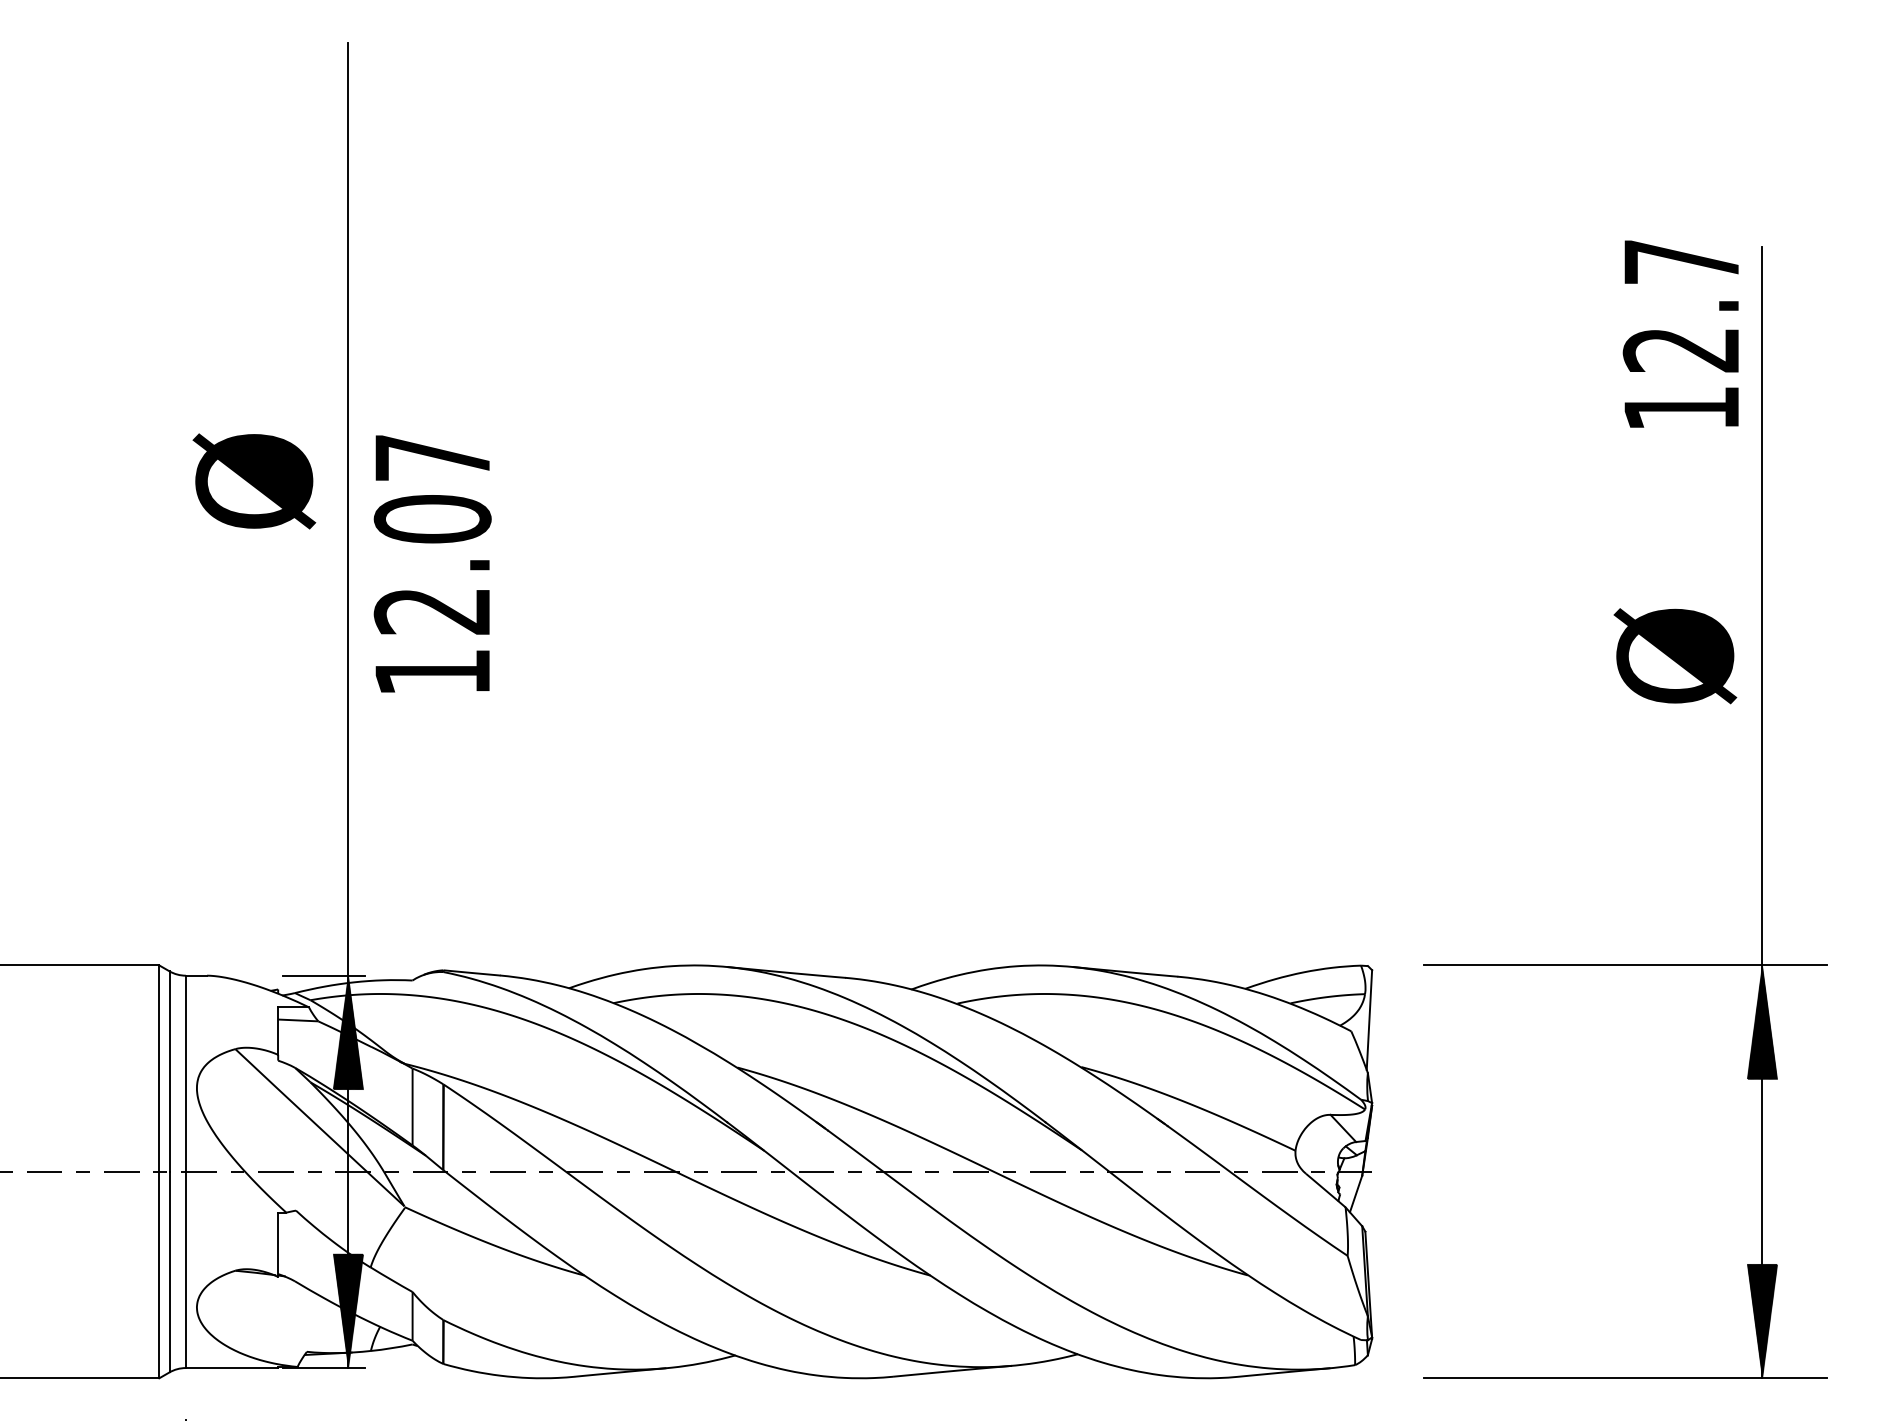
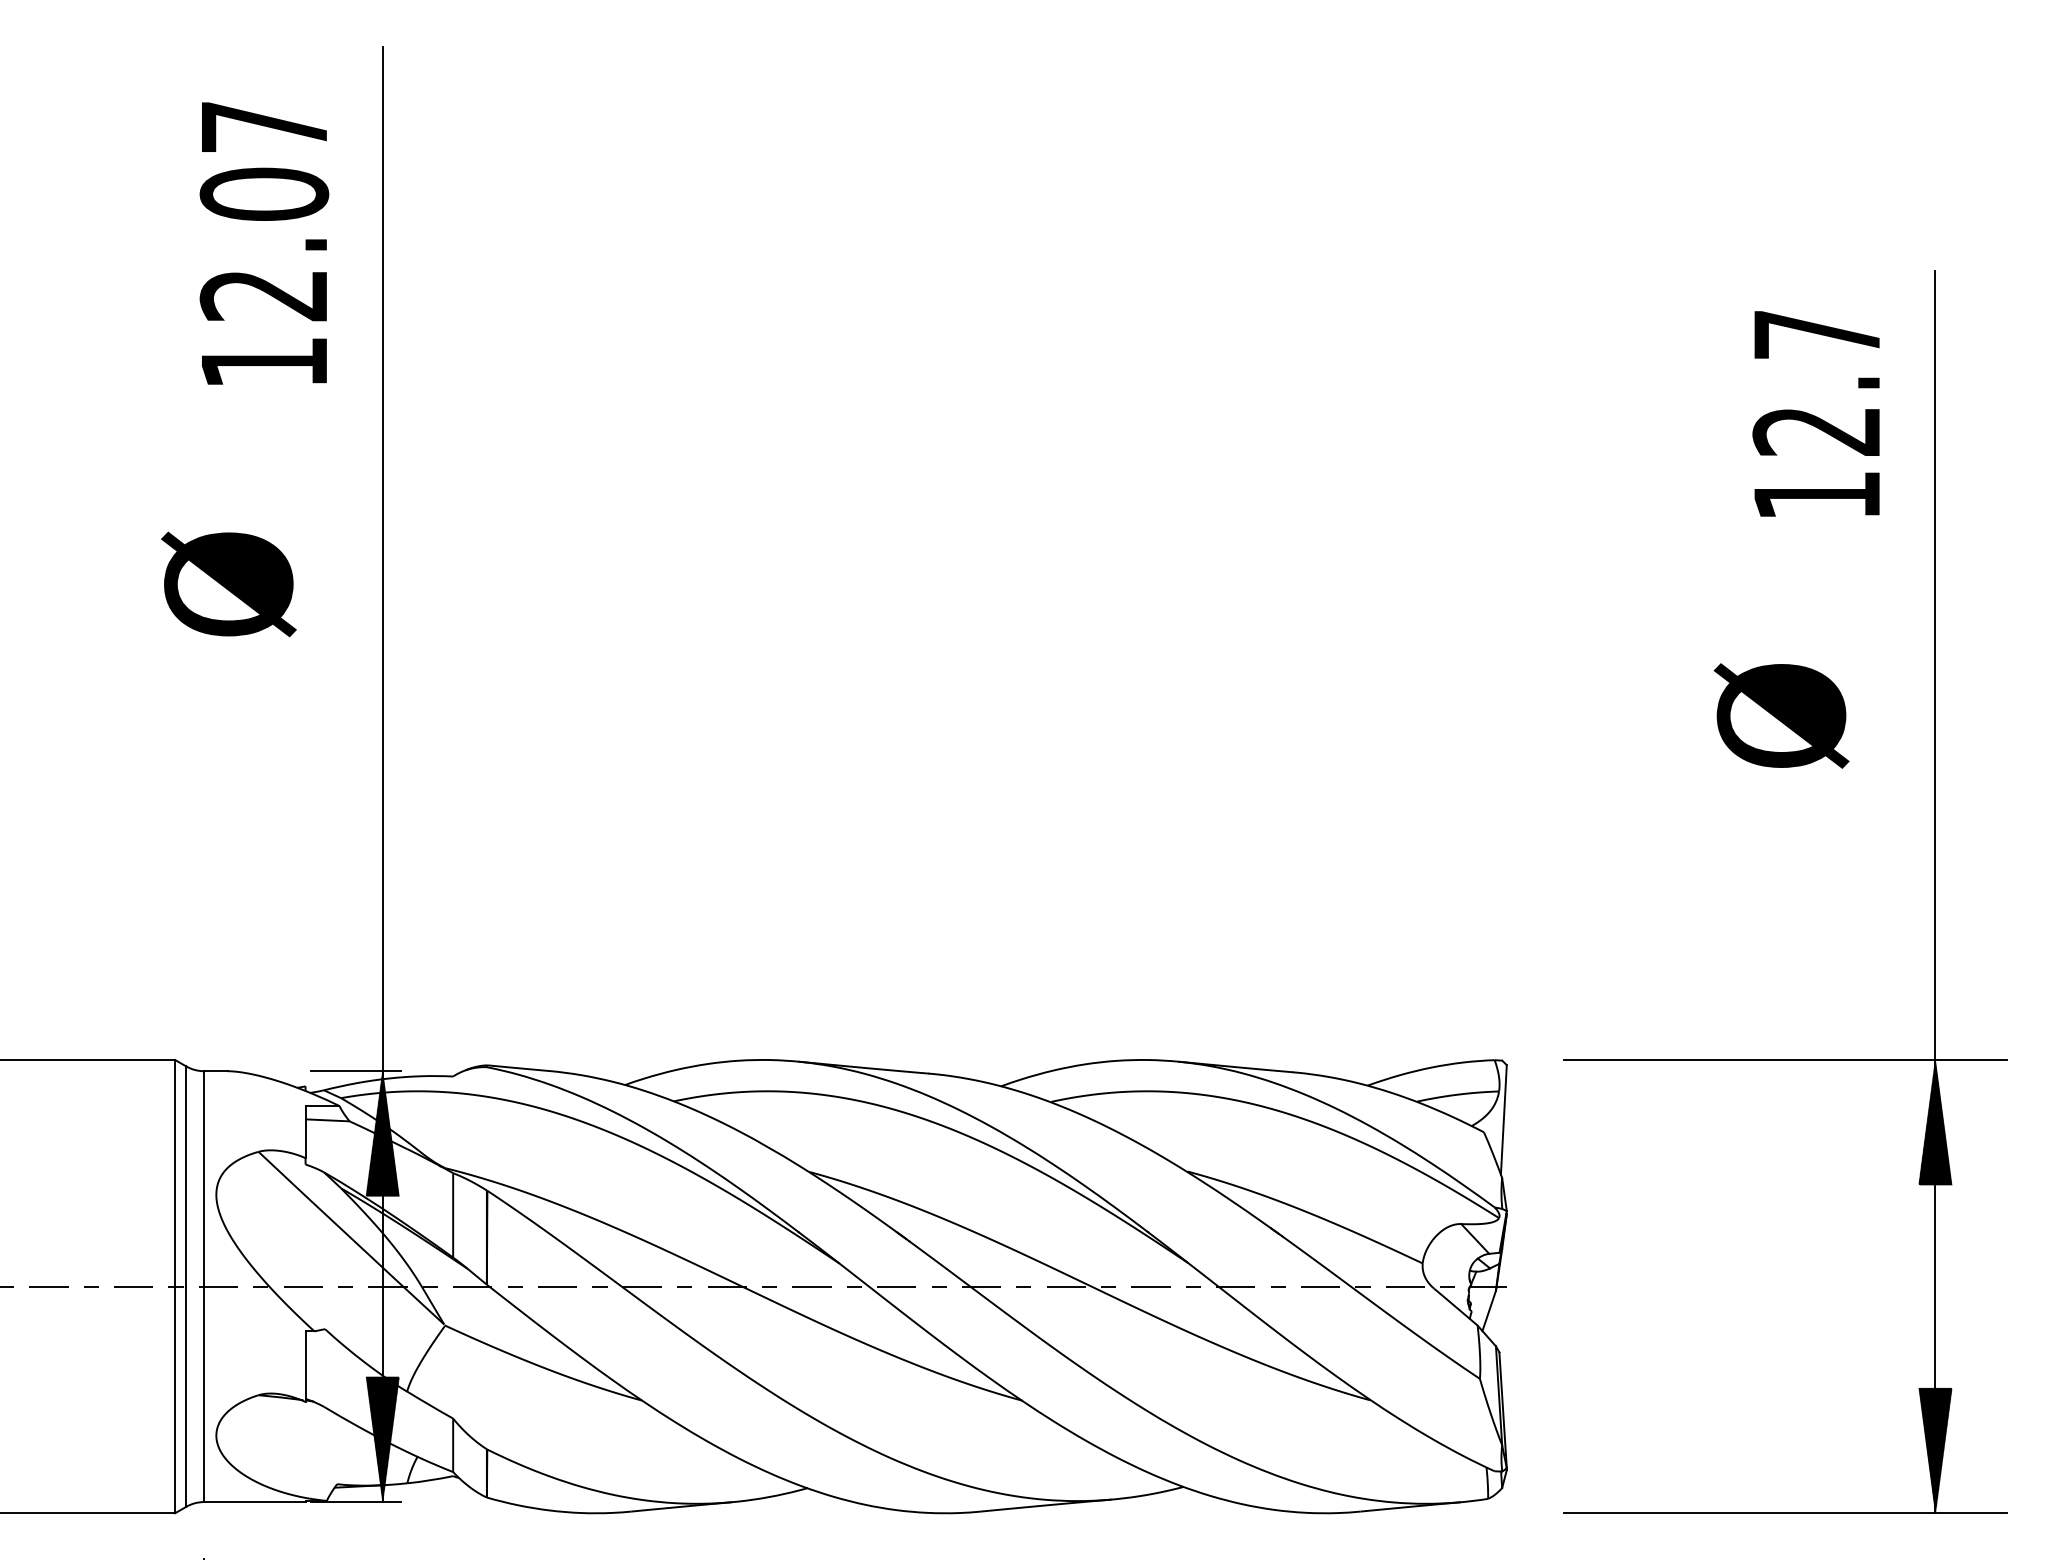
text: (1680, 333) -> (1815, 413), moved
text: (254, 481) -> (229, 584), moved
text: (432, 563) -> (264, 243), moved
text: (1675, 656) -> (1781, 716), moved

